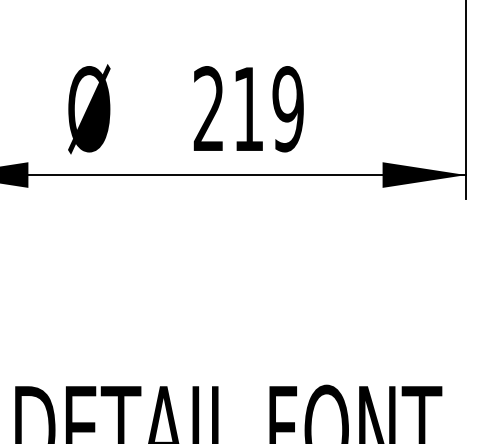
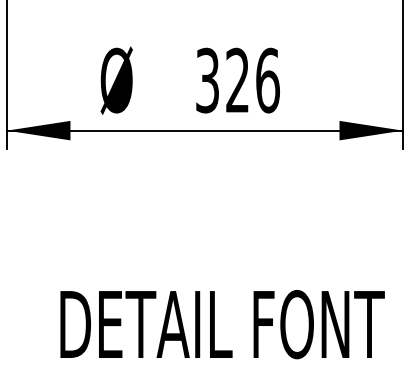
text: (248, 109) -> (237, 80), 219 -> 326

